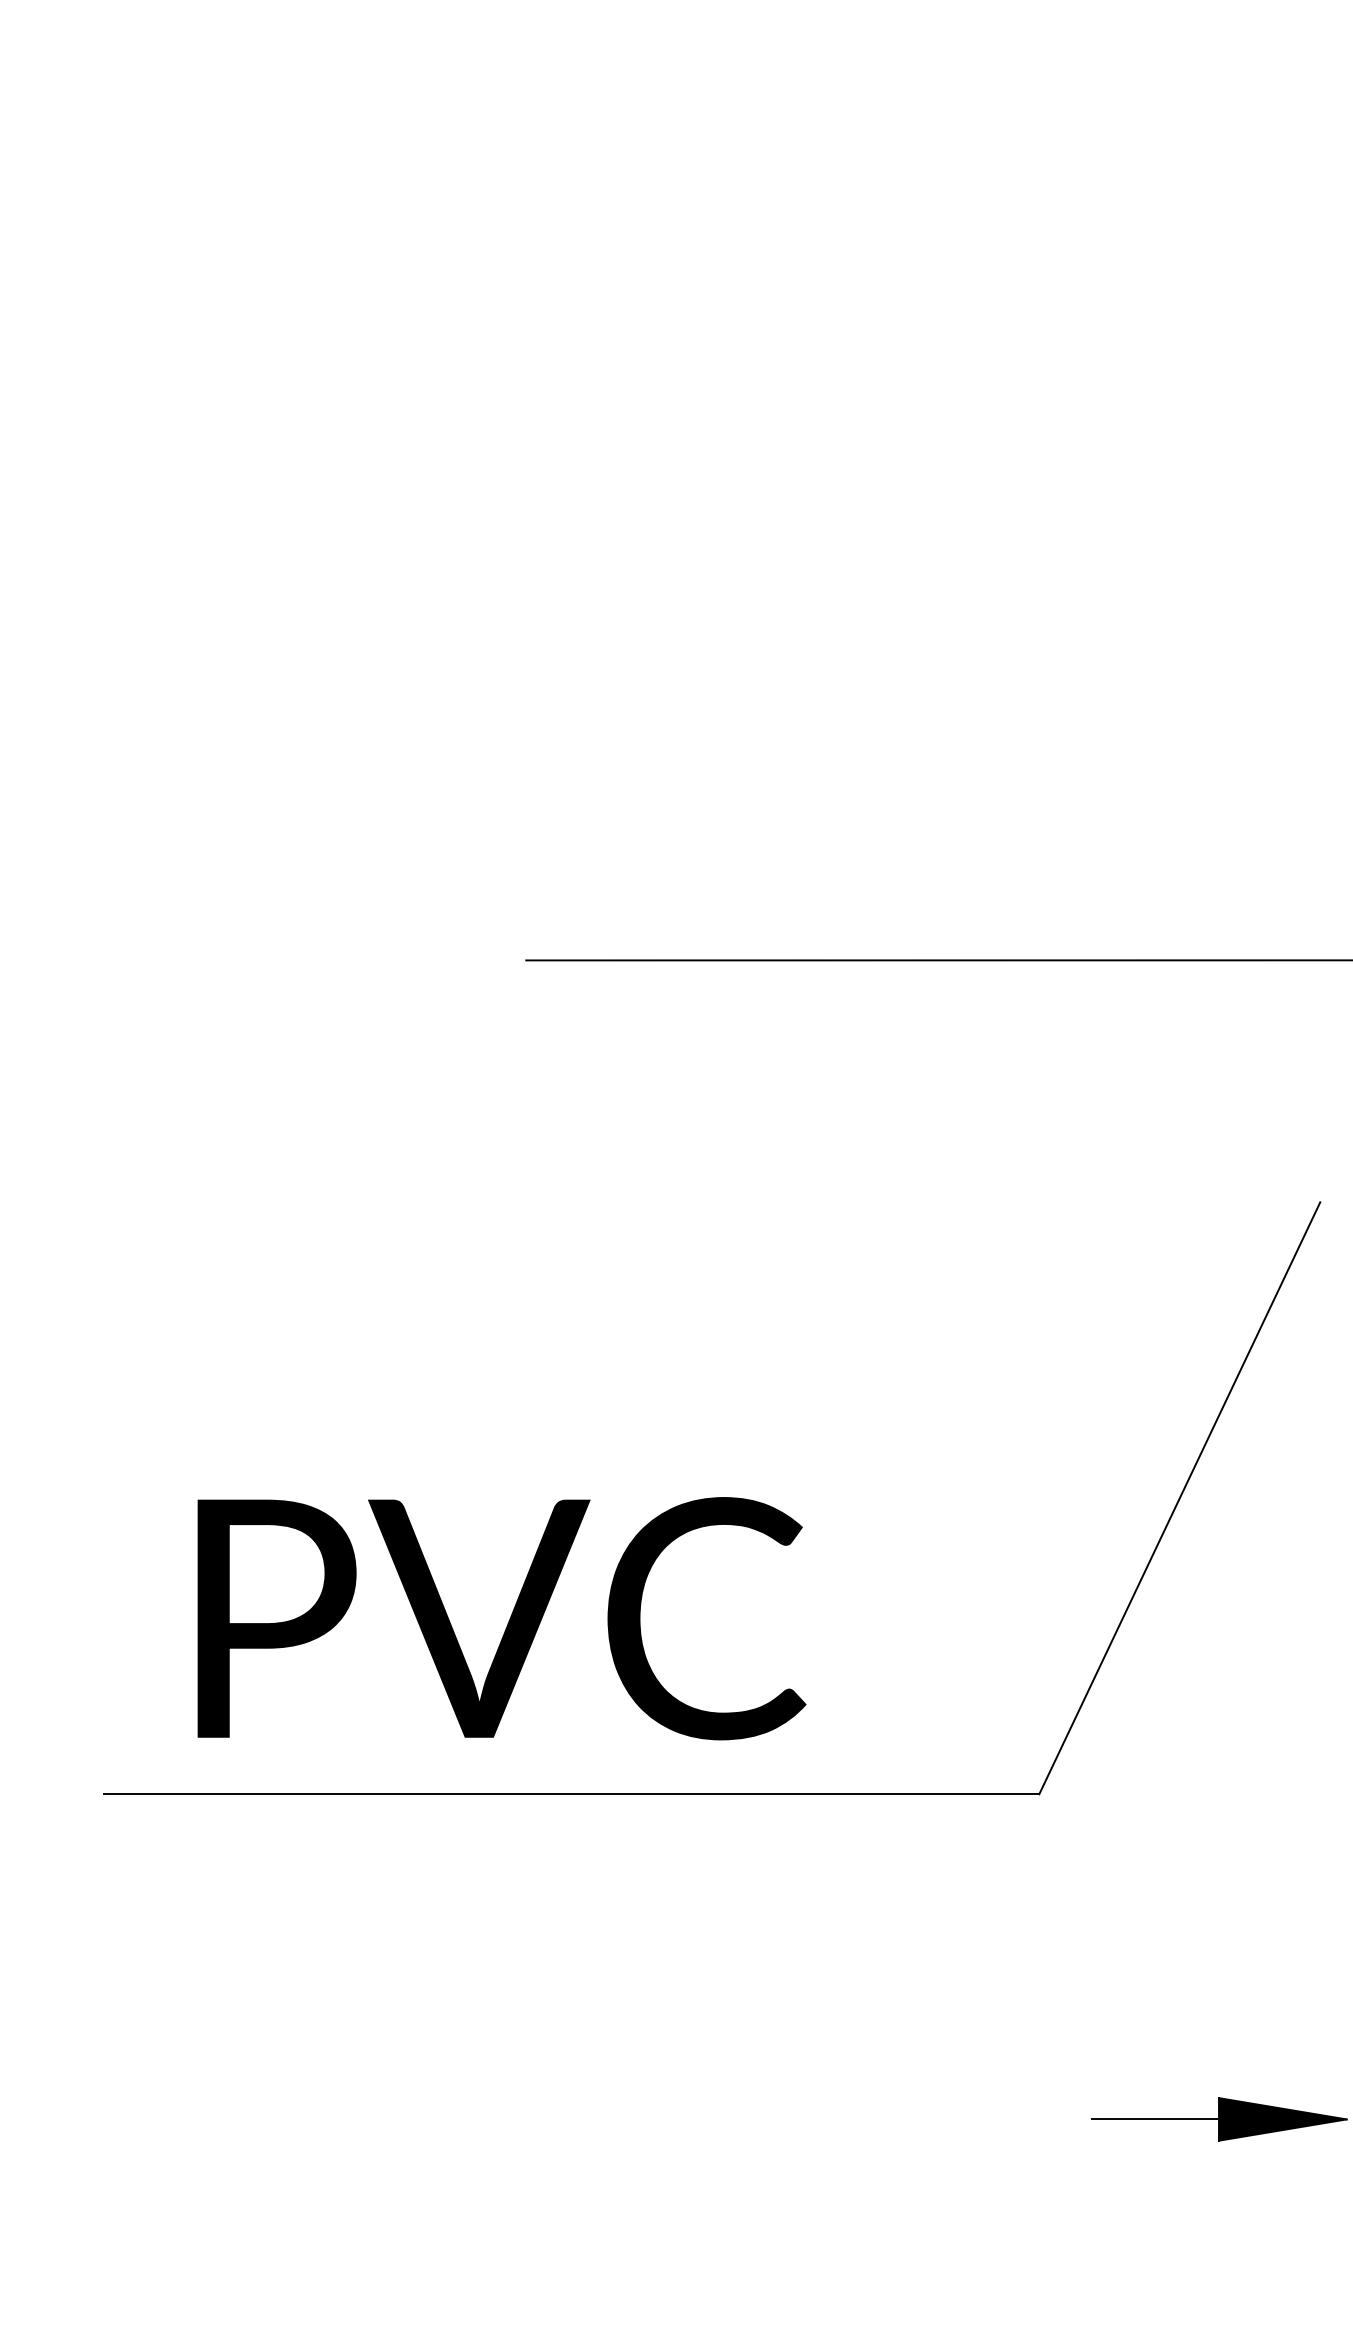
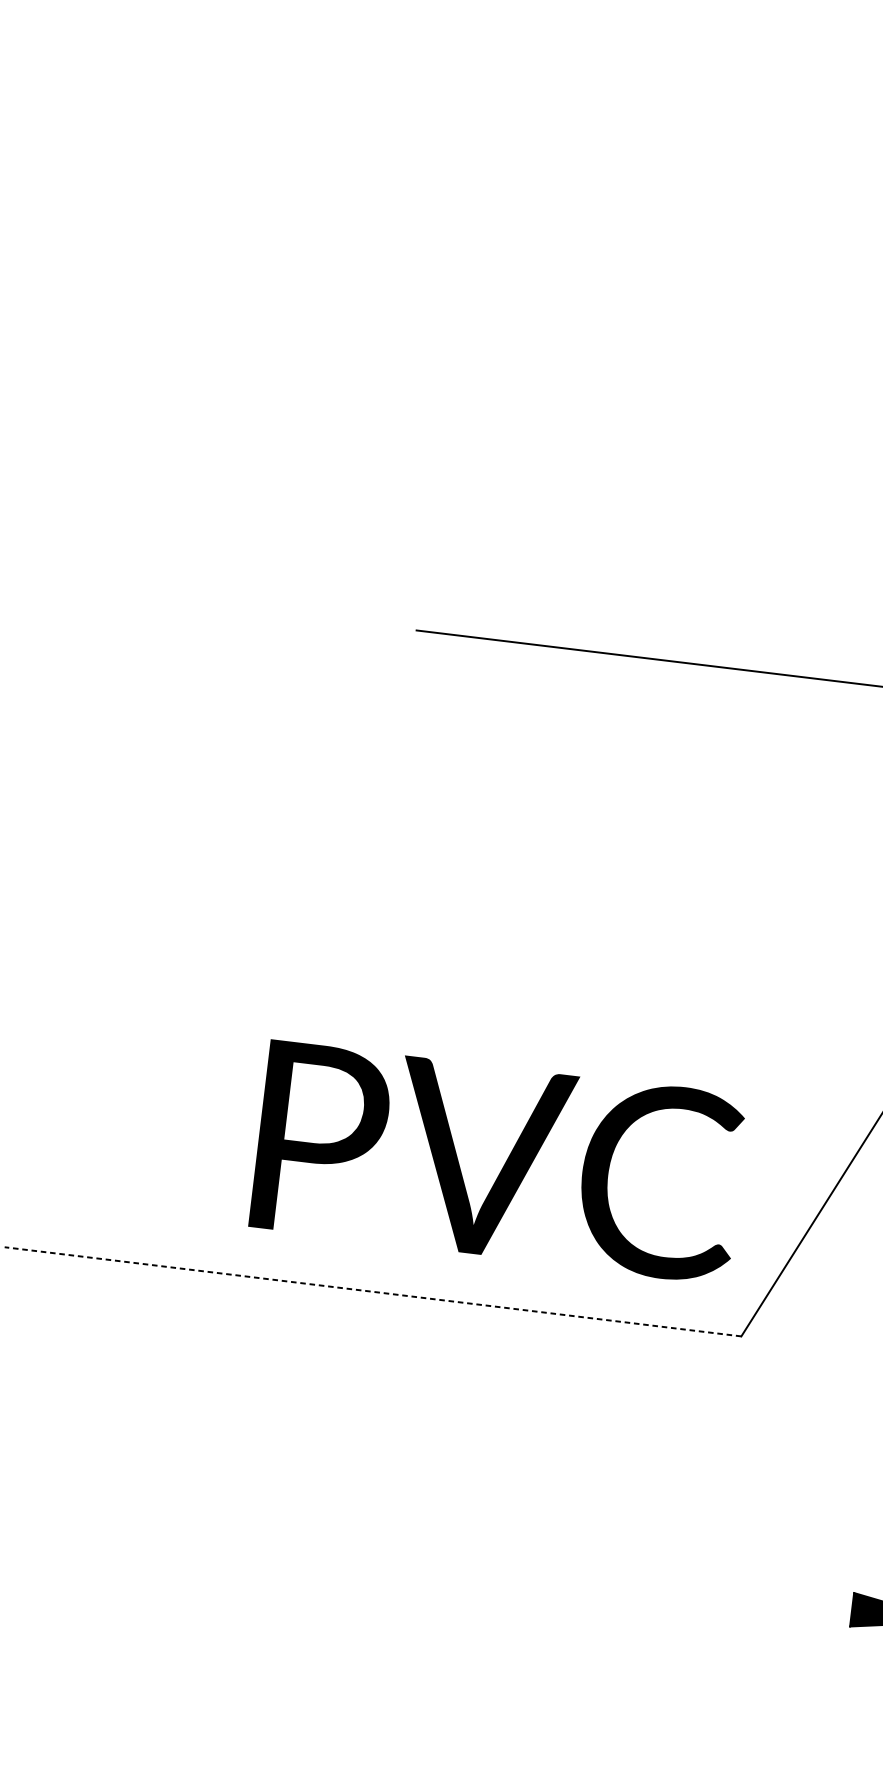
text: (501, 1618) -> (498, 1161), moved
line: (571, 1794) -> (372, 1291), solid -> dashed
line: (1155, 2119) -> (801, 1603), removed

